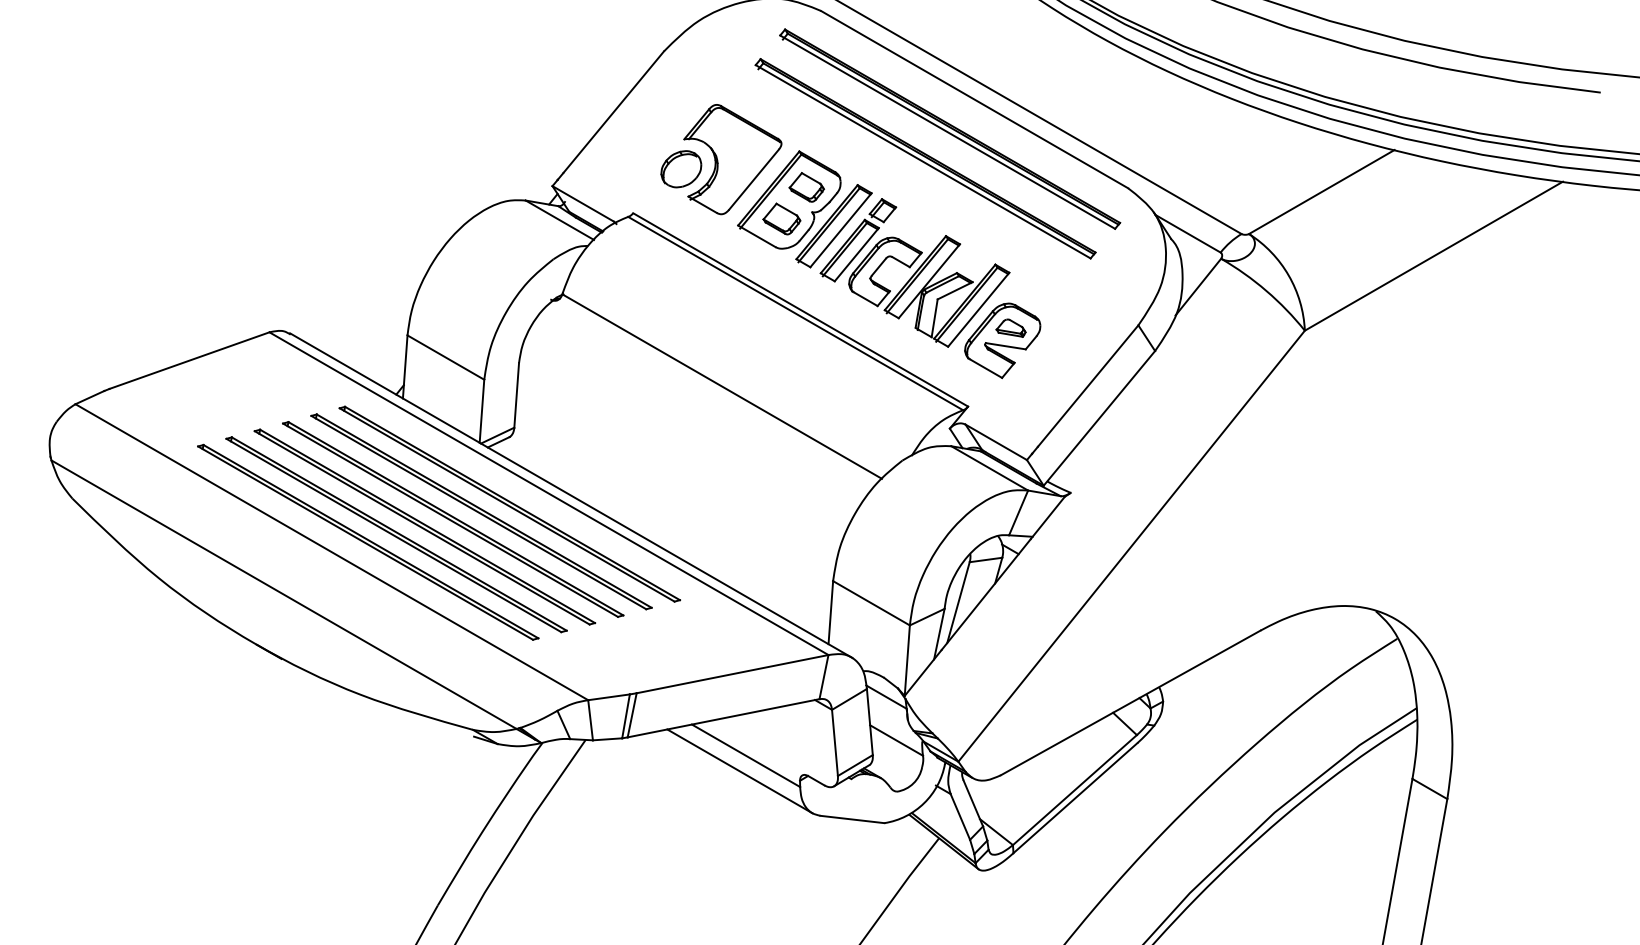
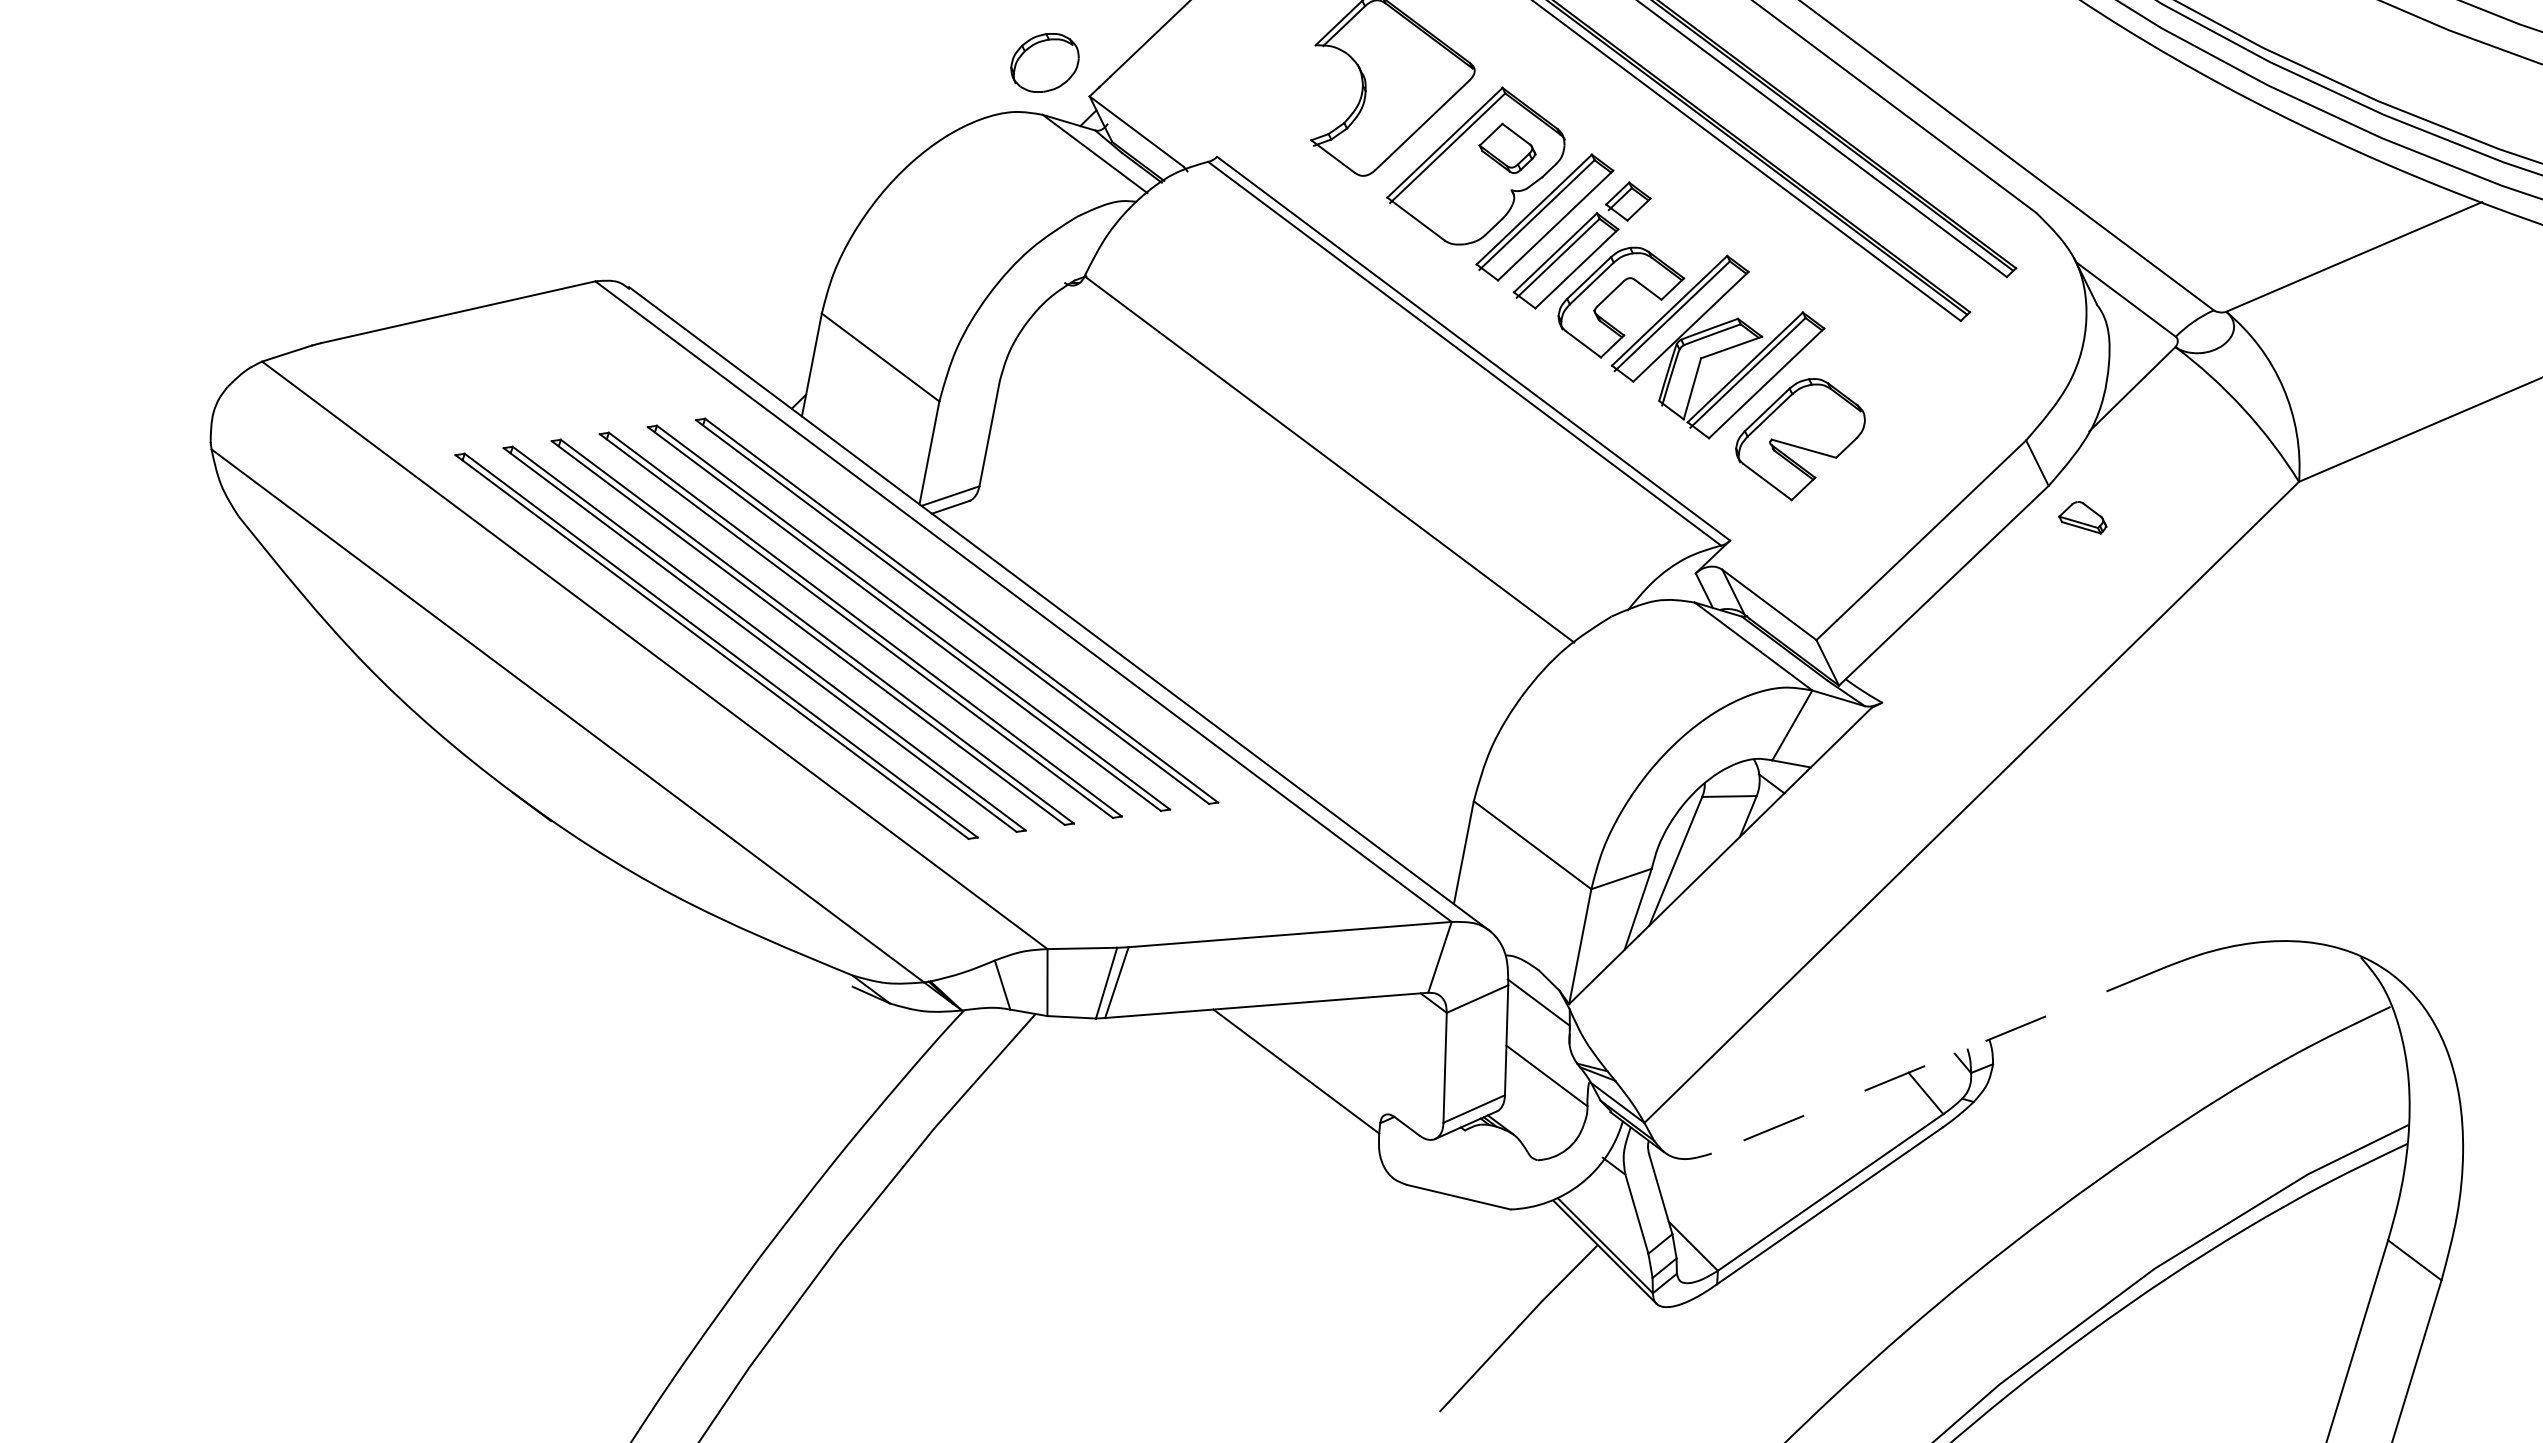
part: (681, 169) -> (1045, 63), moved
part: (781, 218) -> (1460, 194), removed
part: (1010, 327) -> (2082, 515), moved
line: (1130, 702) -> (1939, 1059), solid -> dashed
line: (739, 771) -> (1282, 1096), removed

